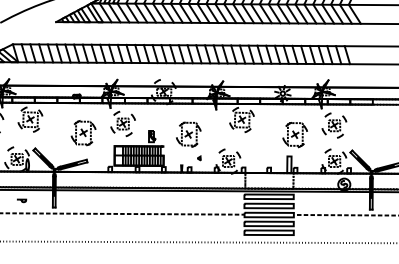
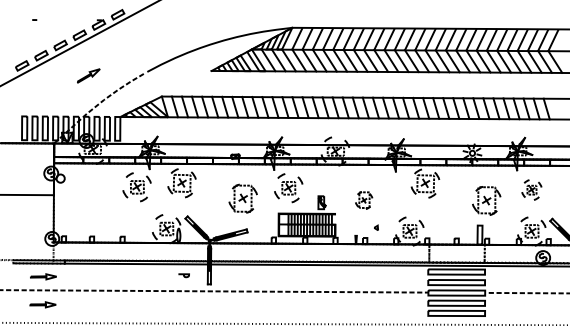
part: (334, 125) -> (531, 189), size x0.7
part: (188, 134) -> (363, 200), size x0.6
curve: (21, 200) -> (183, 275), moved

